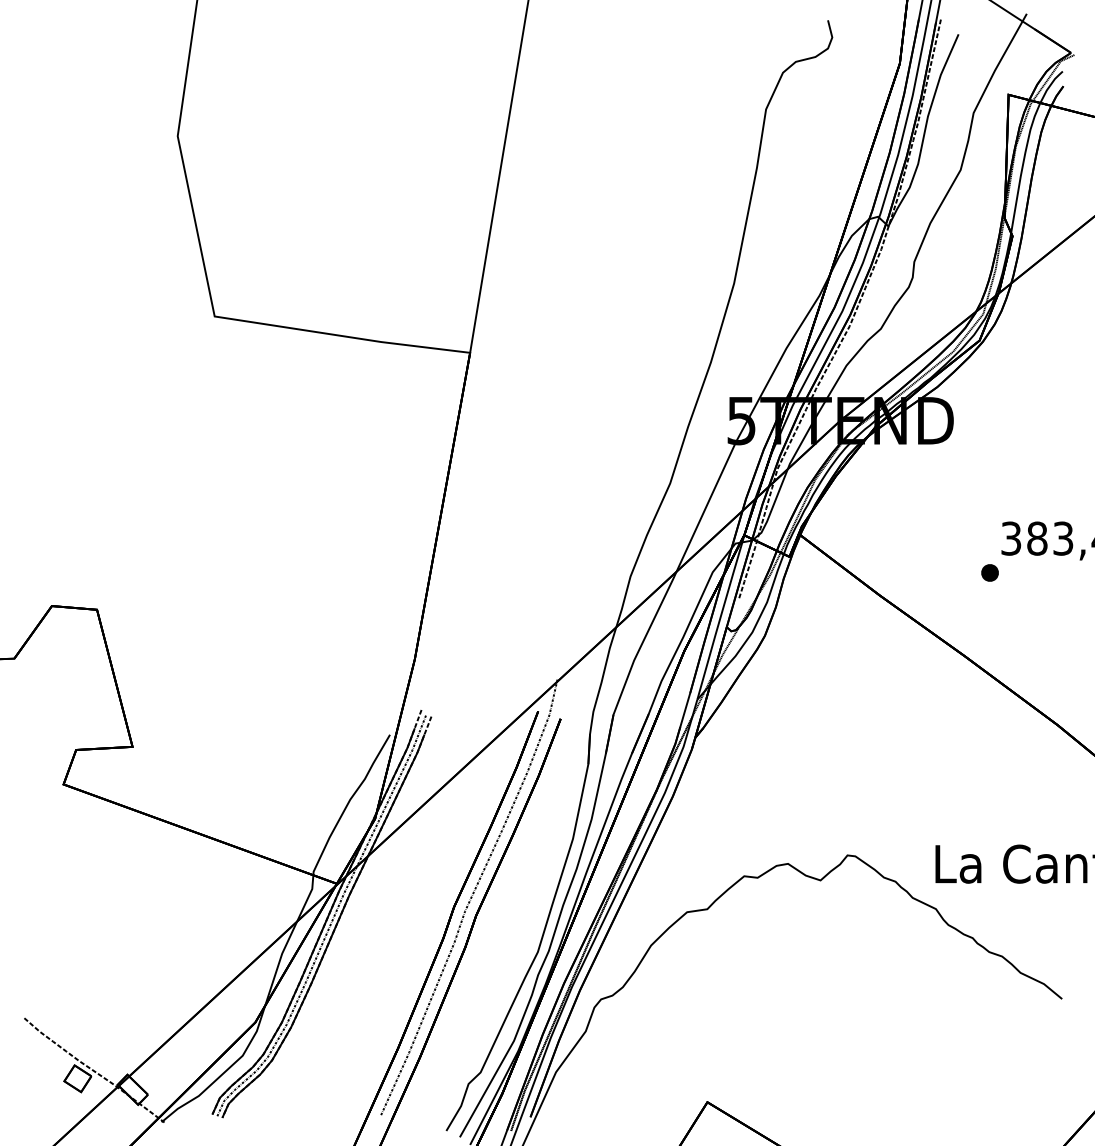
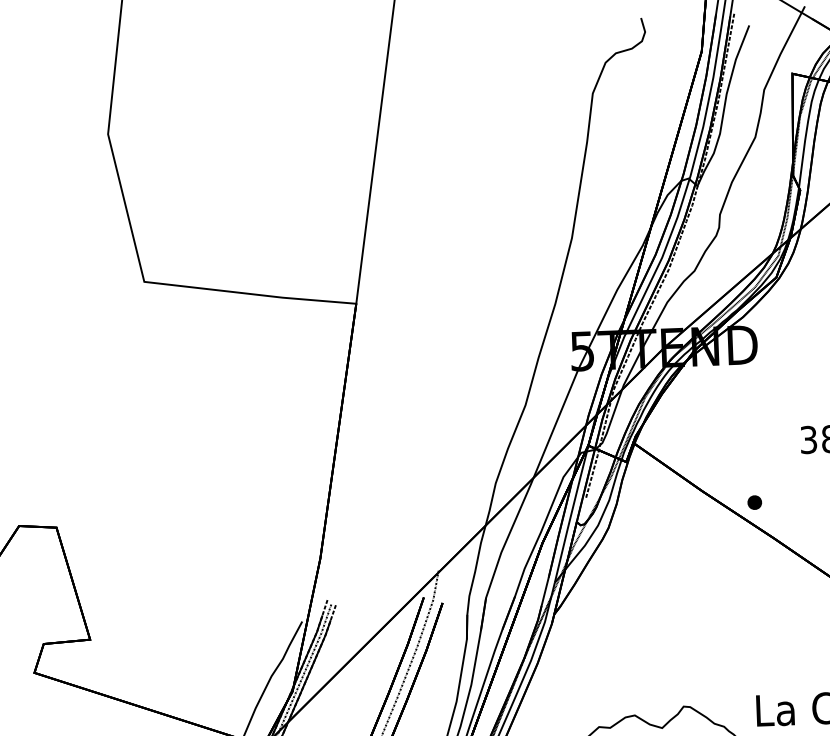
part: (989, 572) -> (754, 502), moved

